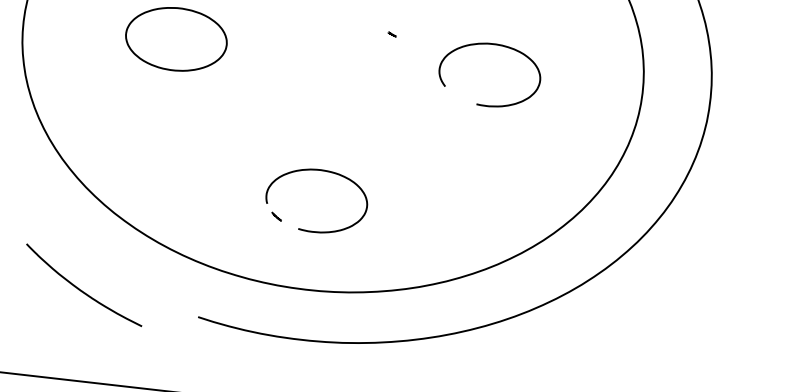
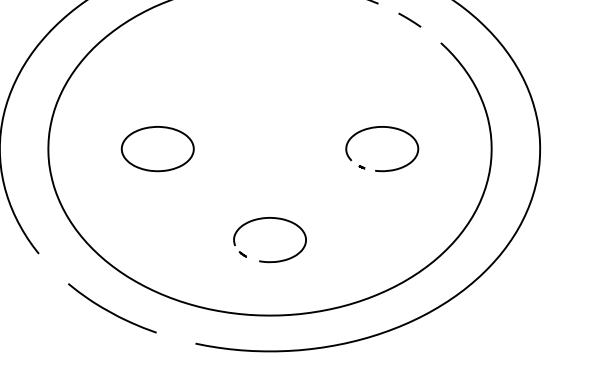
curve: (391, 34) -> (361, 167), moved
part: (304, 228) -> (263, 260), moved
curve: (82, 289) -> (111, 311), moved

